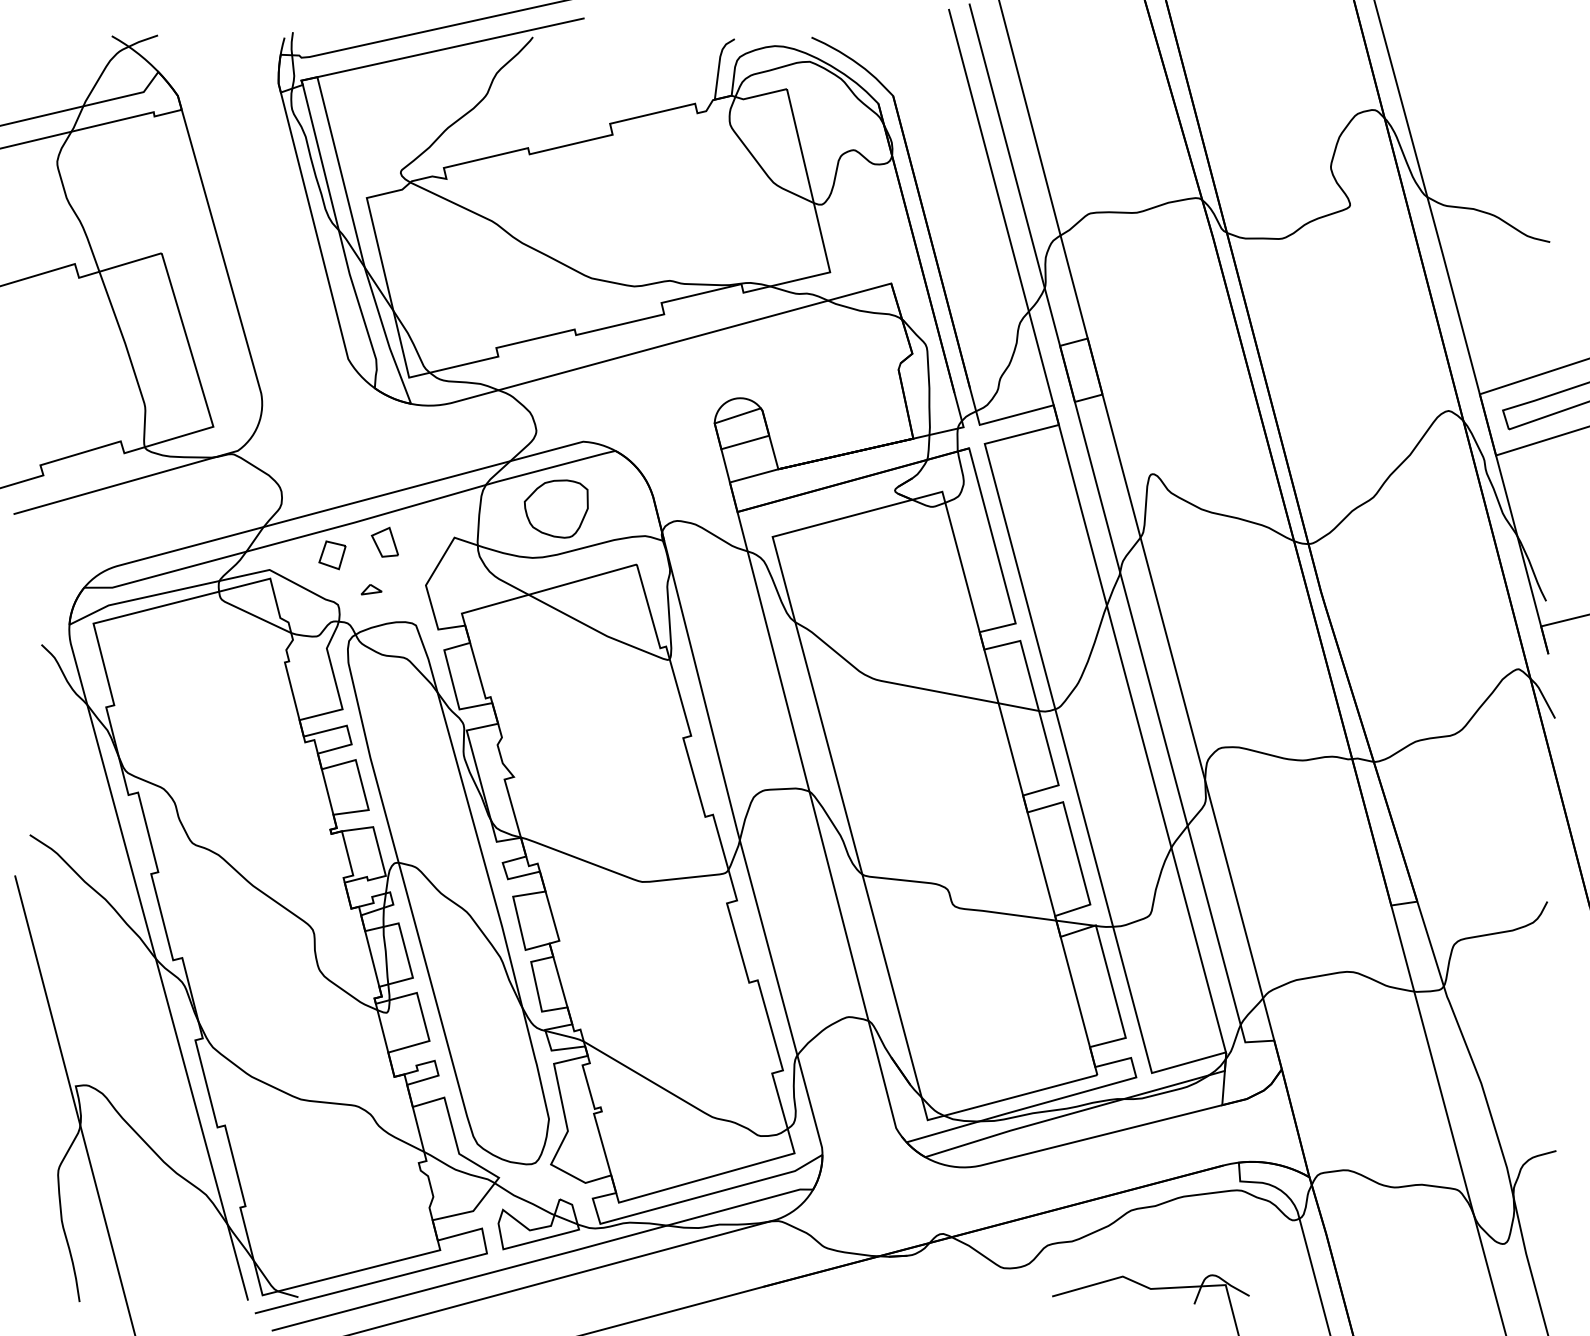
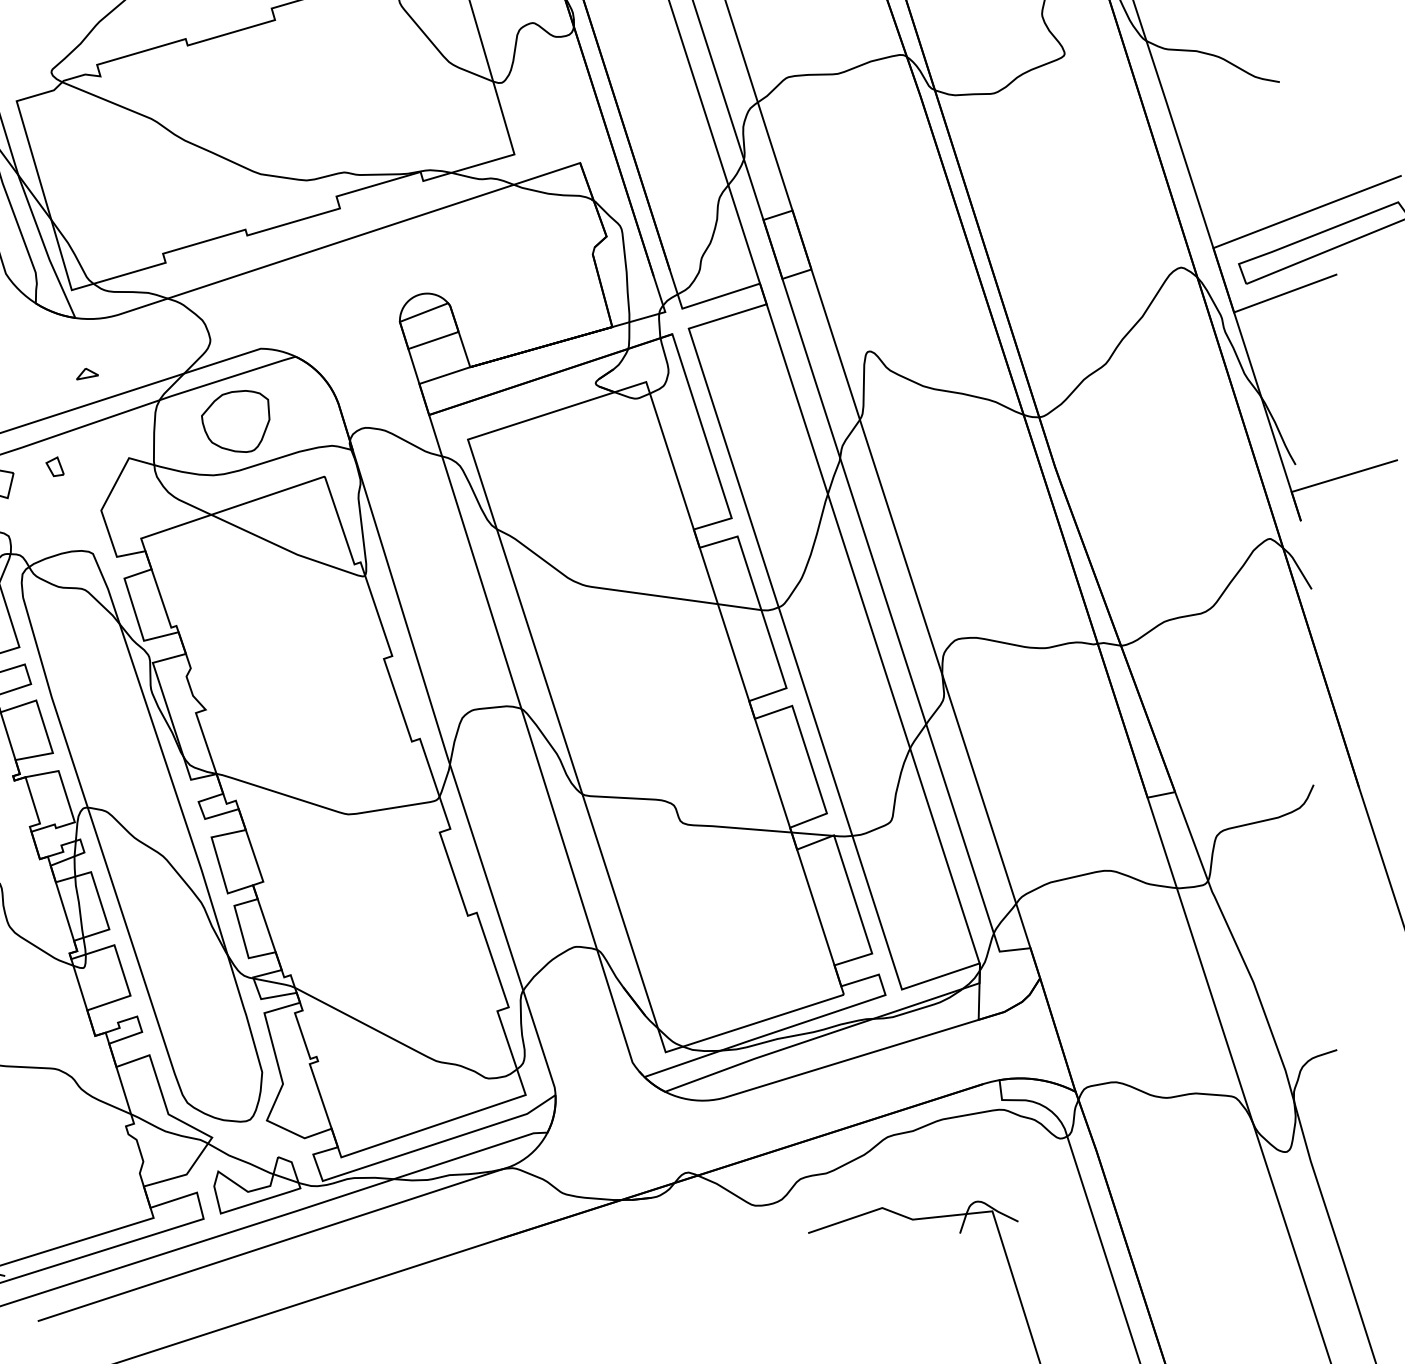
part: (384, 541) -> (54, 466), size x0.6
part: (371, 589) -> (87, 373), moved

